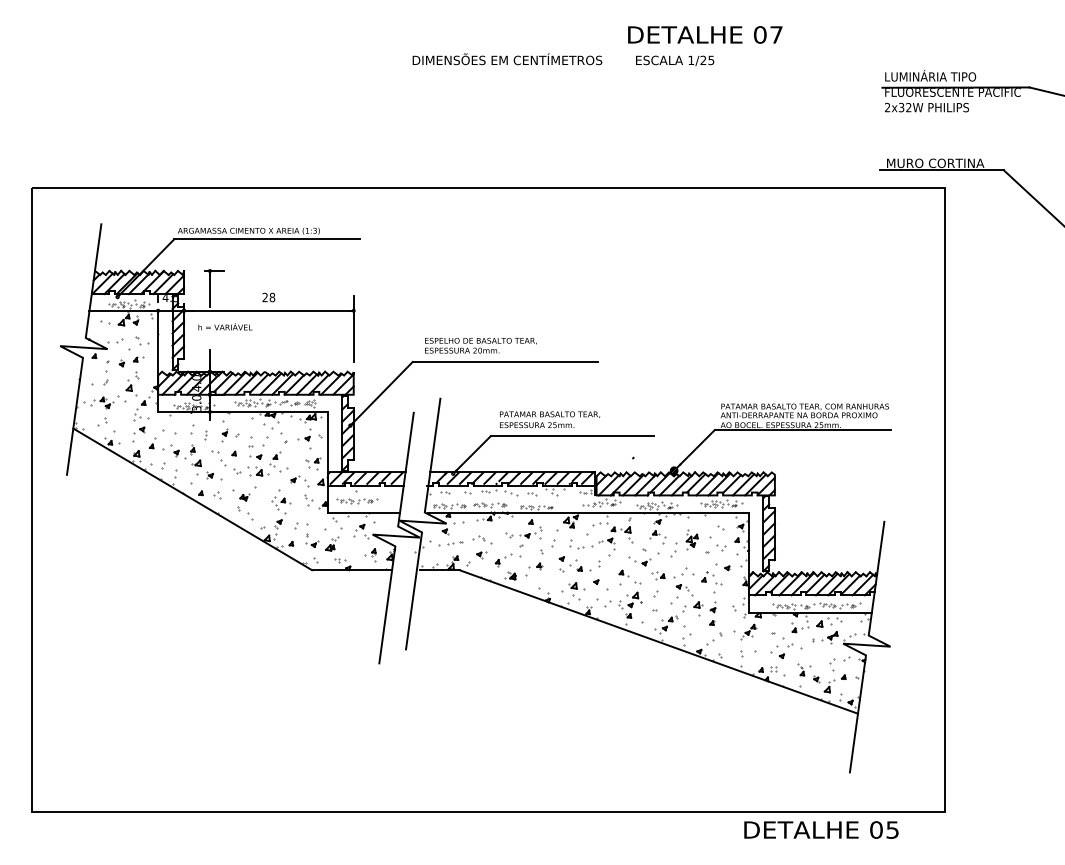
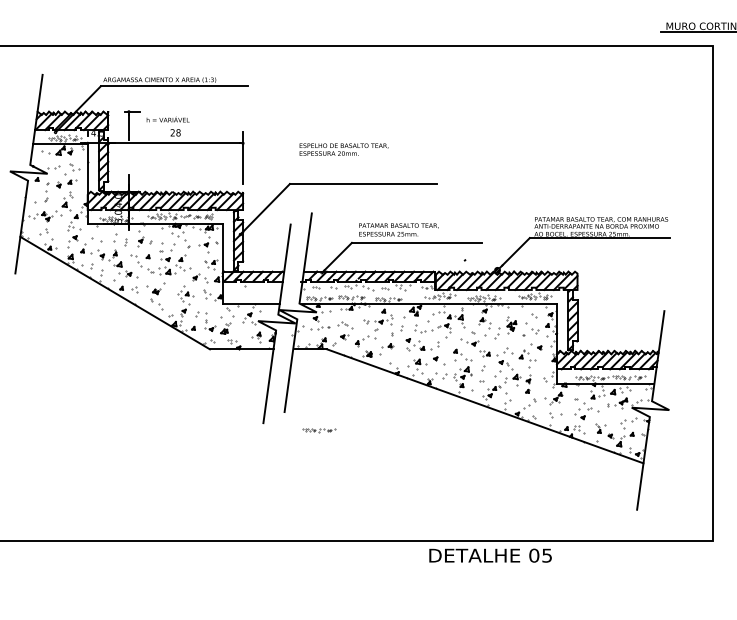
text: (225, 326) -> (168, 119), moved
text: (480, 345) -> (343, 149), moved
part: (357, 501) -> (319, 430), moved
text: (821, 829) -> (490, 555), moved

